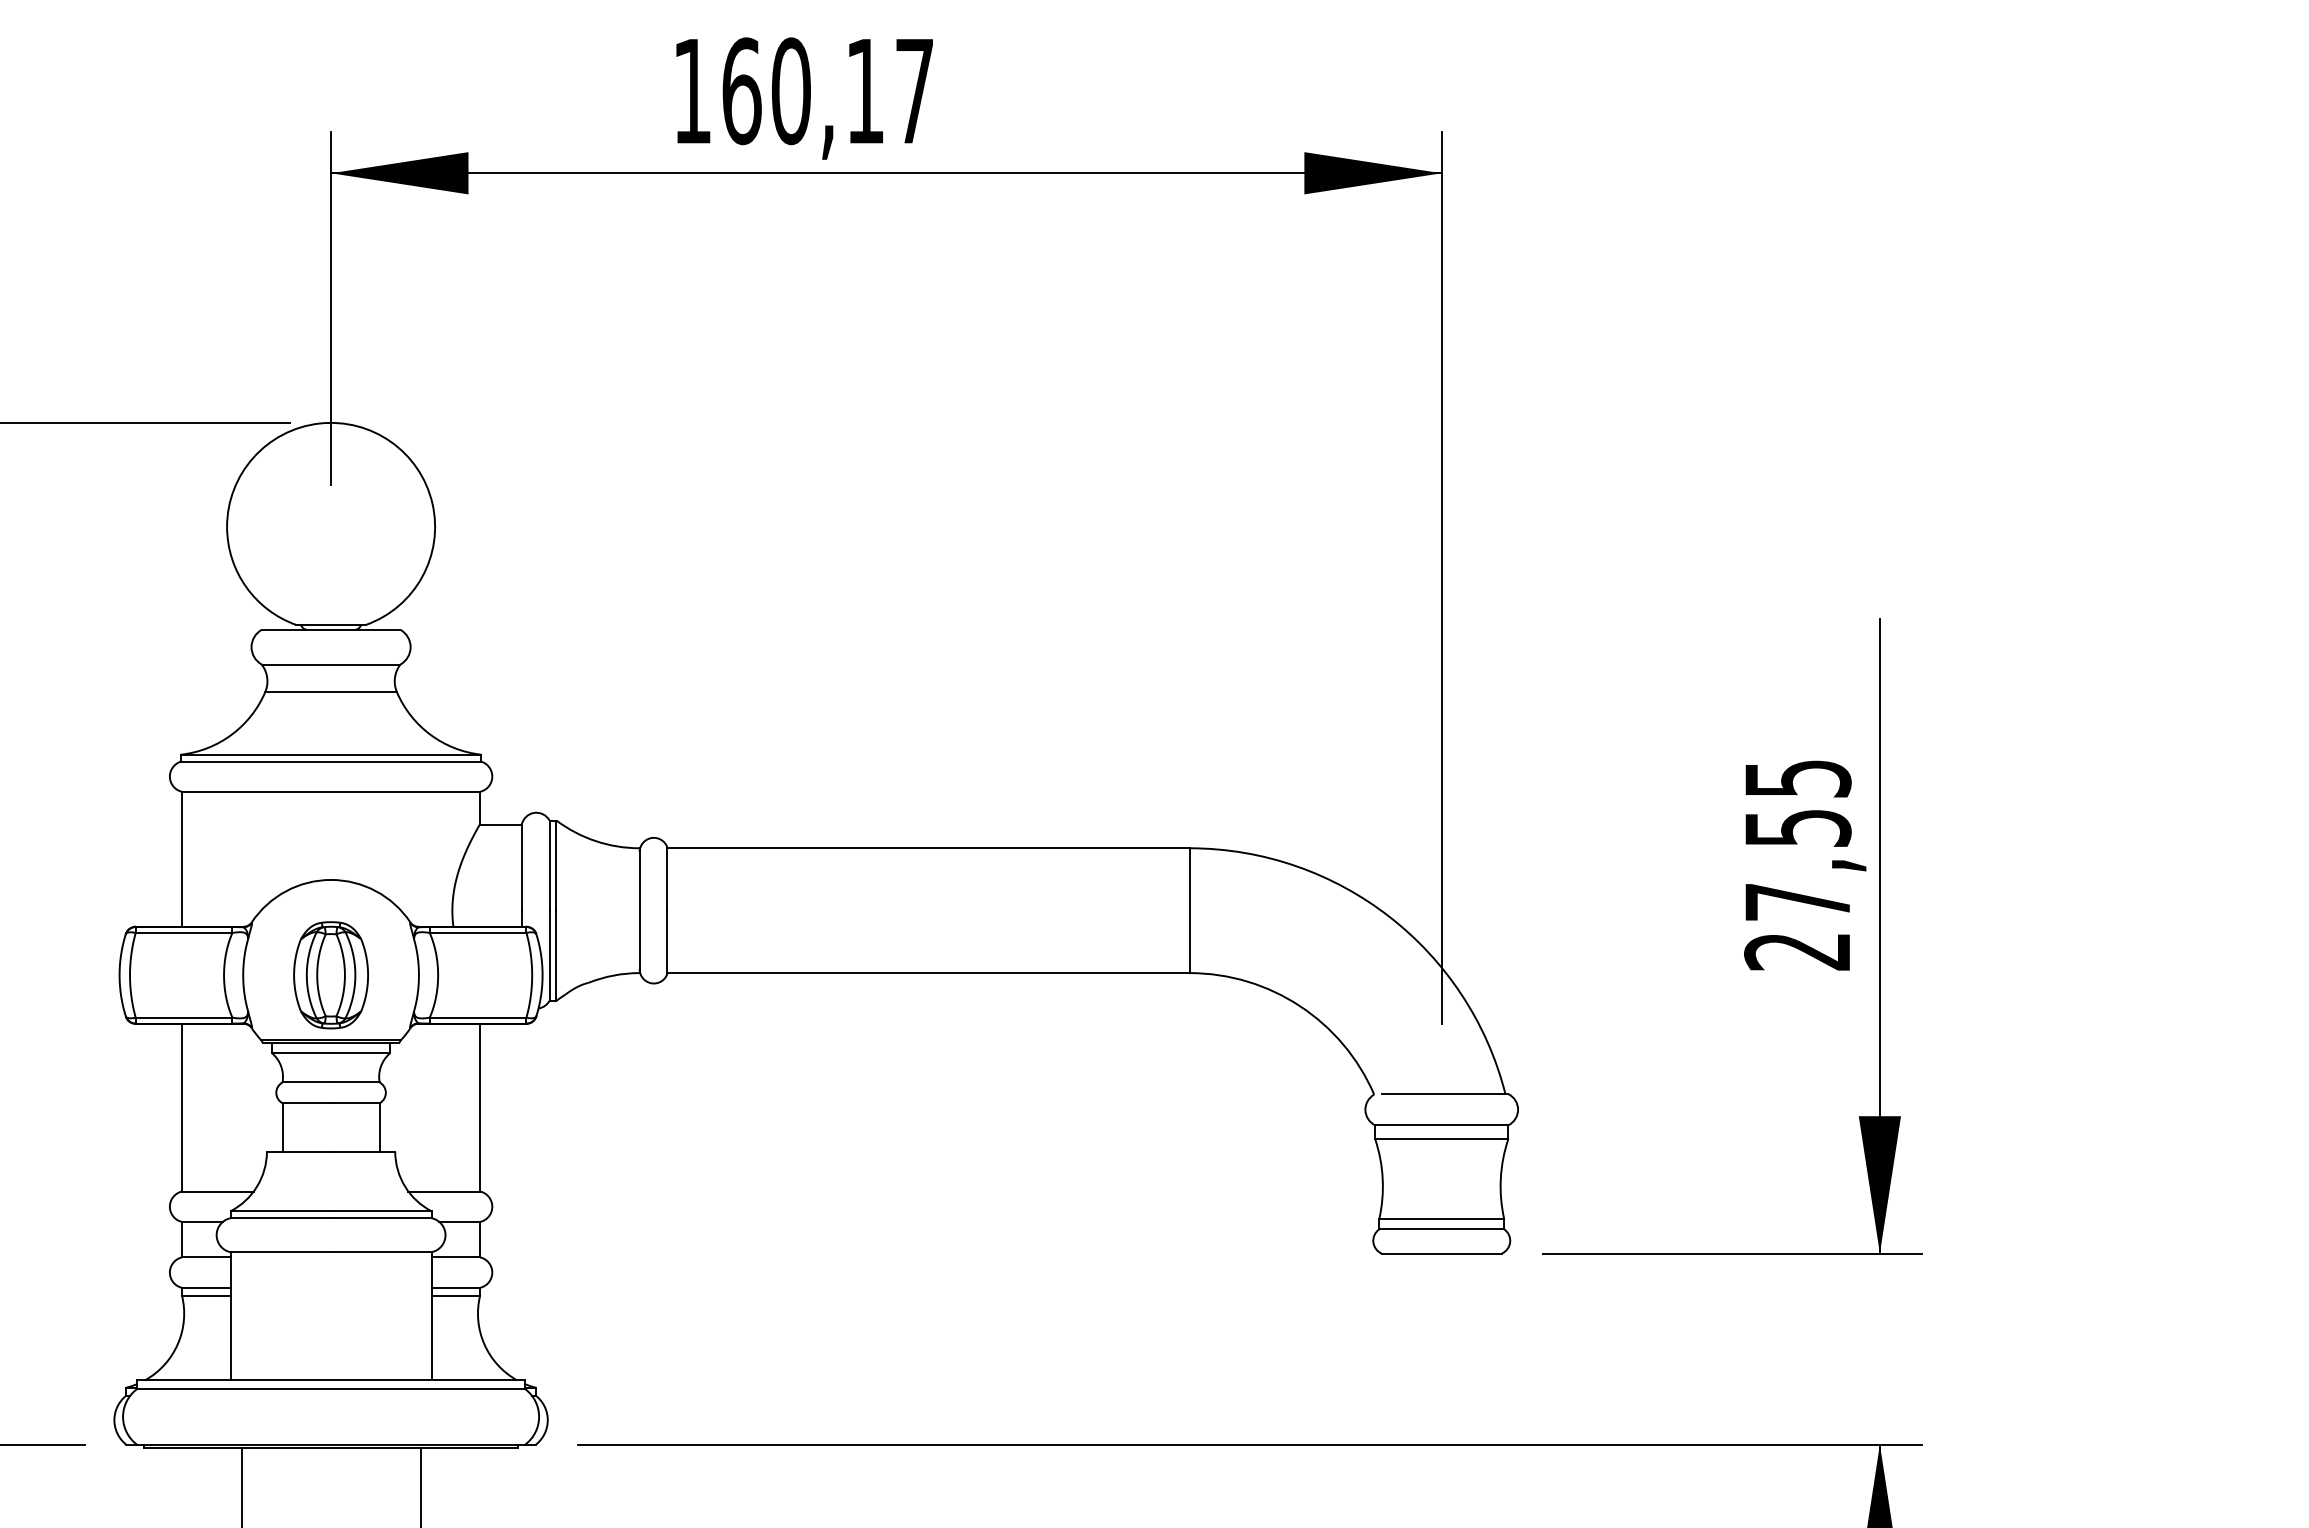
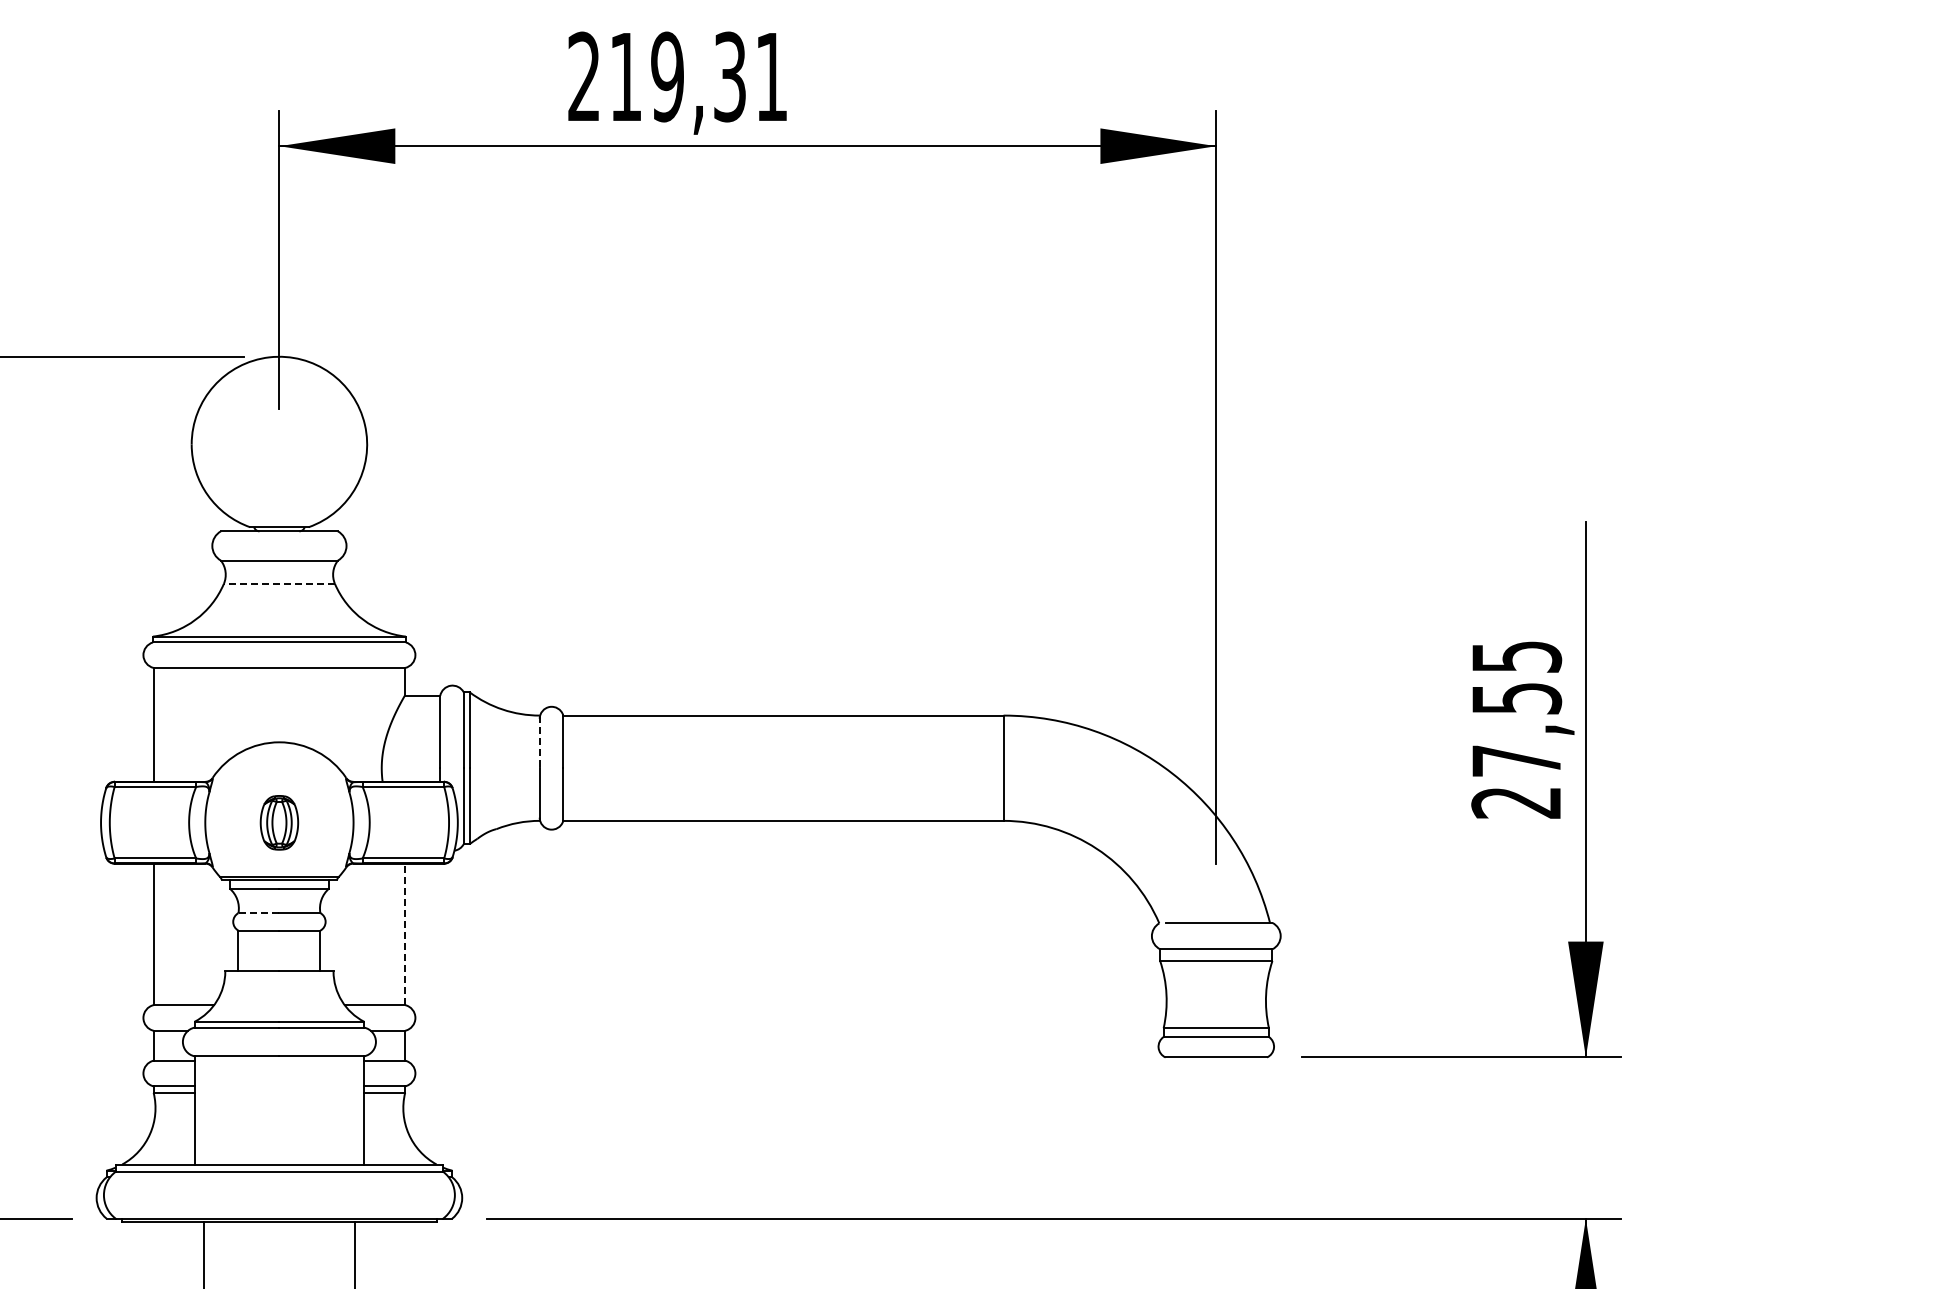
text: (802, 90) -> (677, 76), 160,17 -> 219,31
line: (331, 691) -> (279, 583), solid -> dashed
line: (639, 880) -> (539, 742), solid -> dashed
part: (331, 975) -> (279, 822), size x0.6
line: (306, 1082) -> (258, 913), solid -> dashed
line: (480, 1107) -> (405, 934), solid -> dashed

